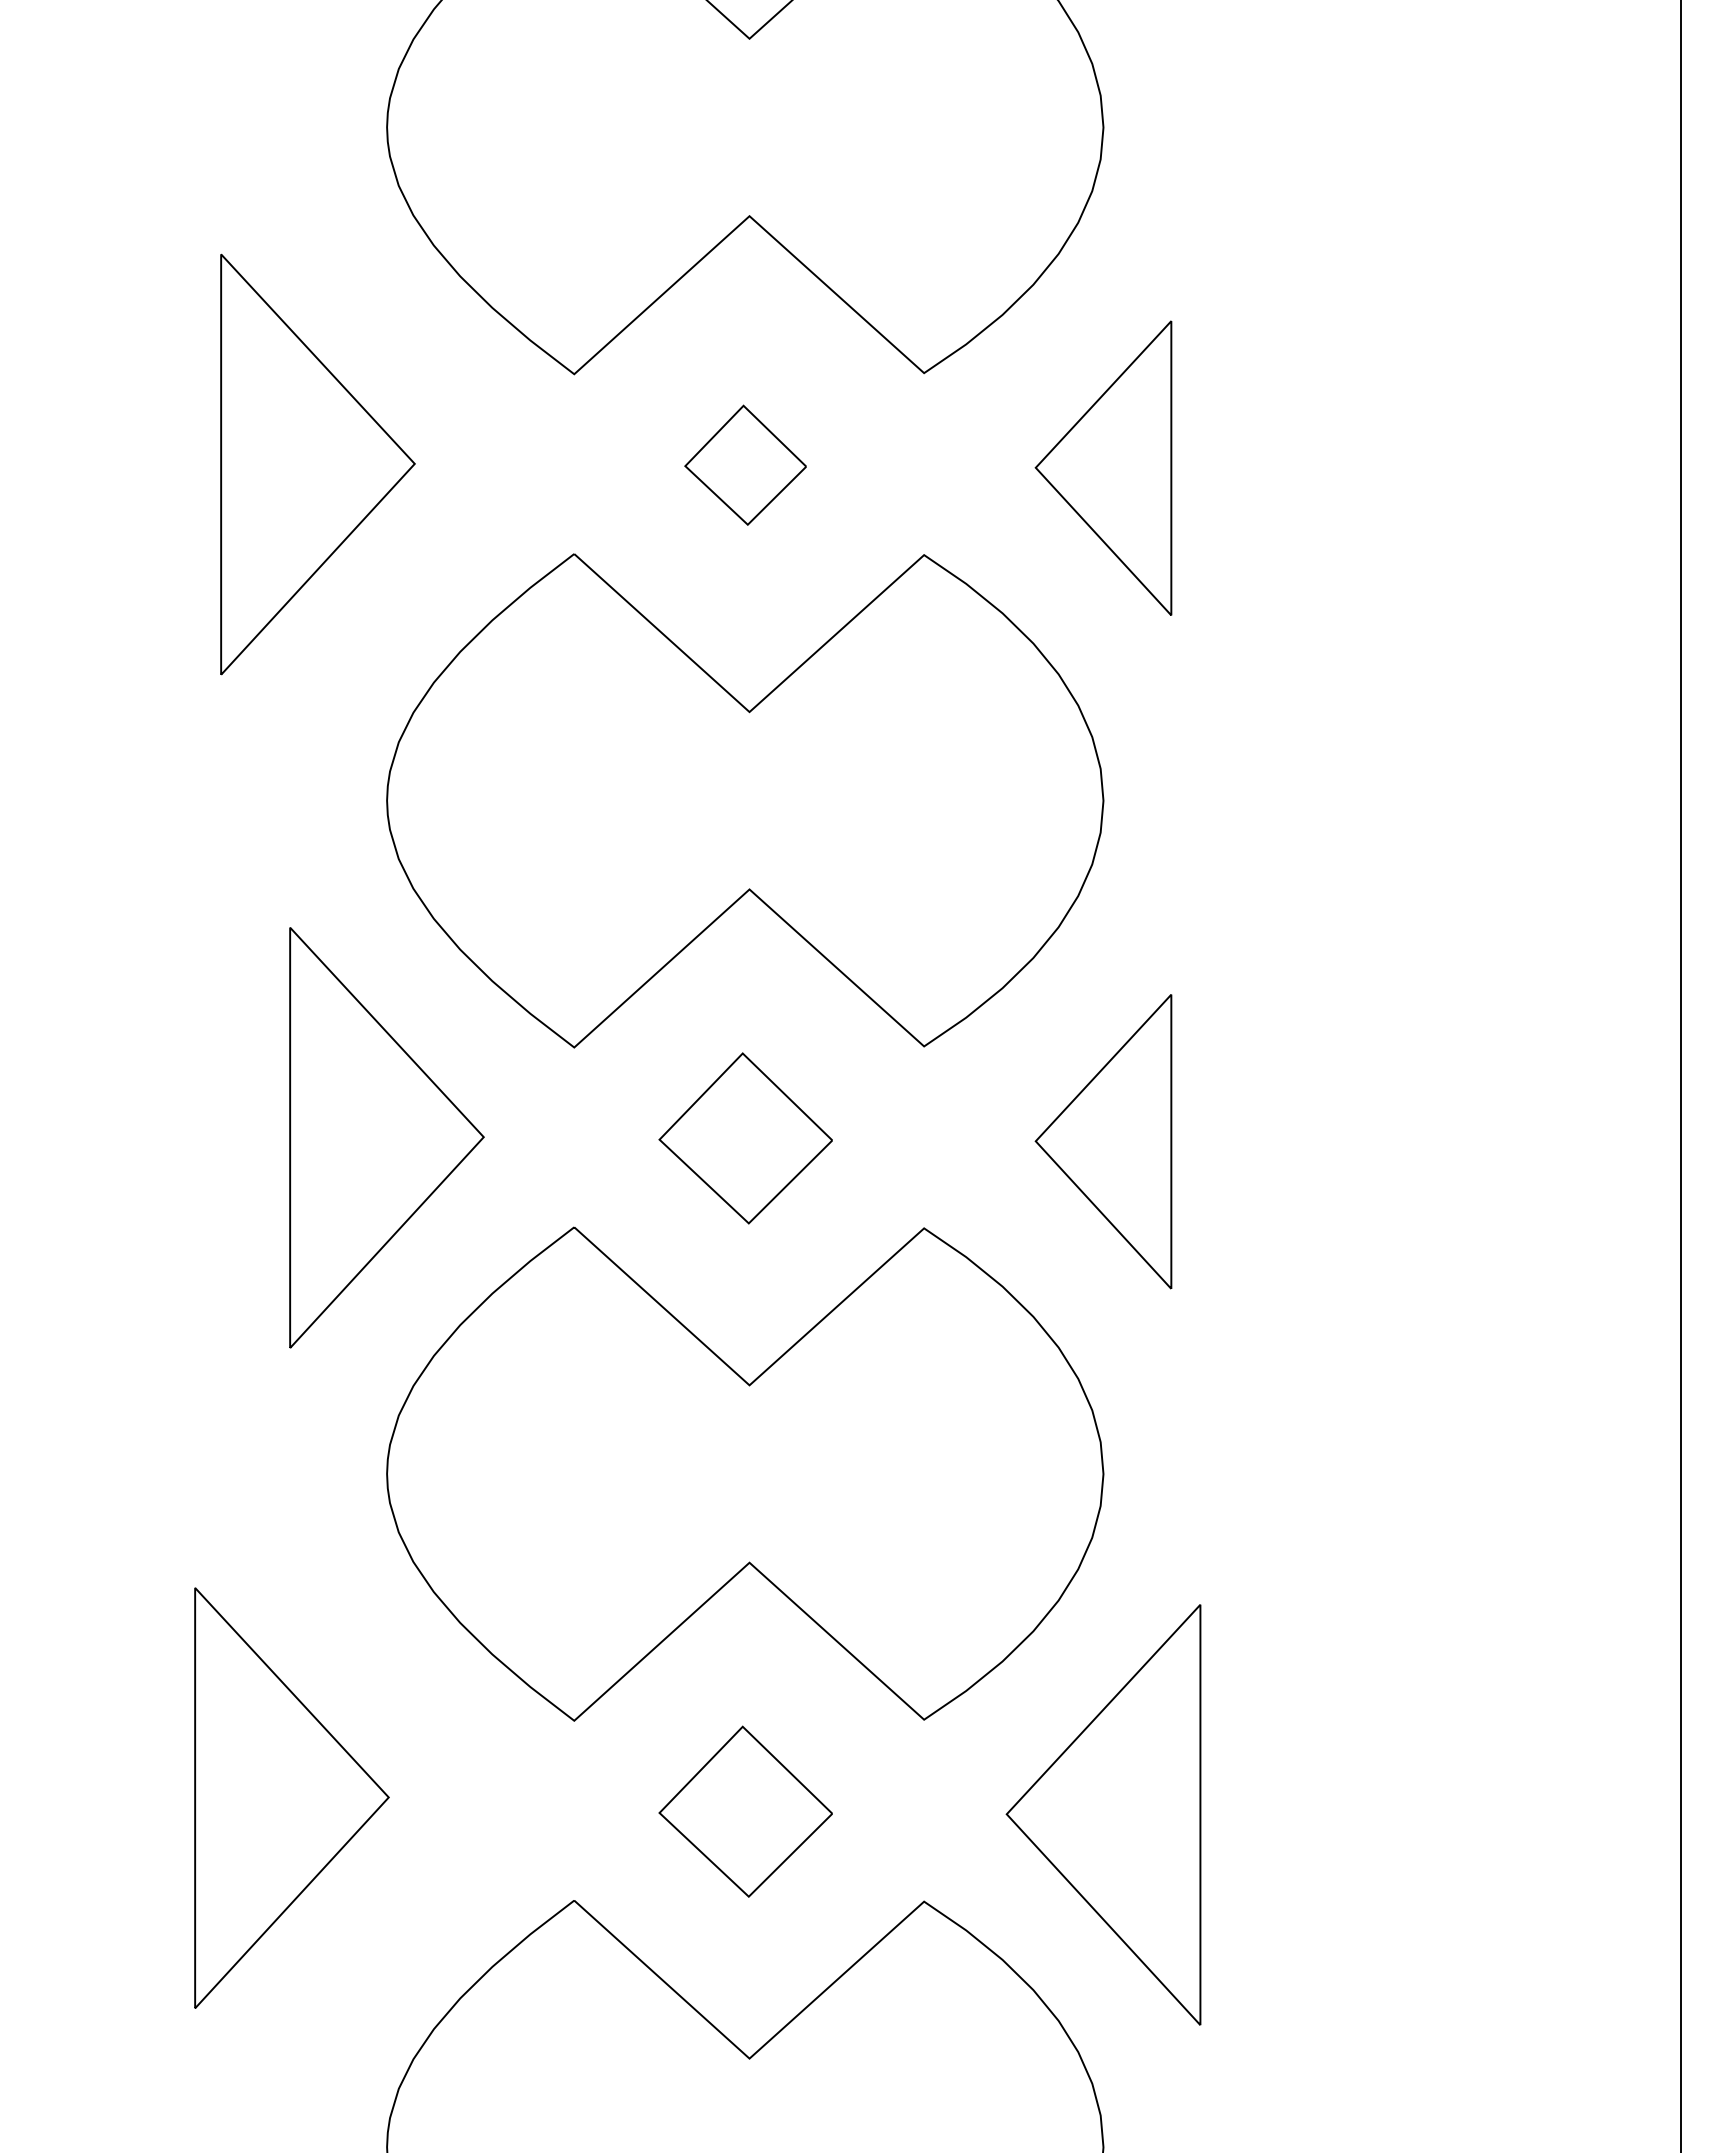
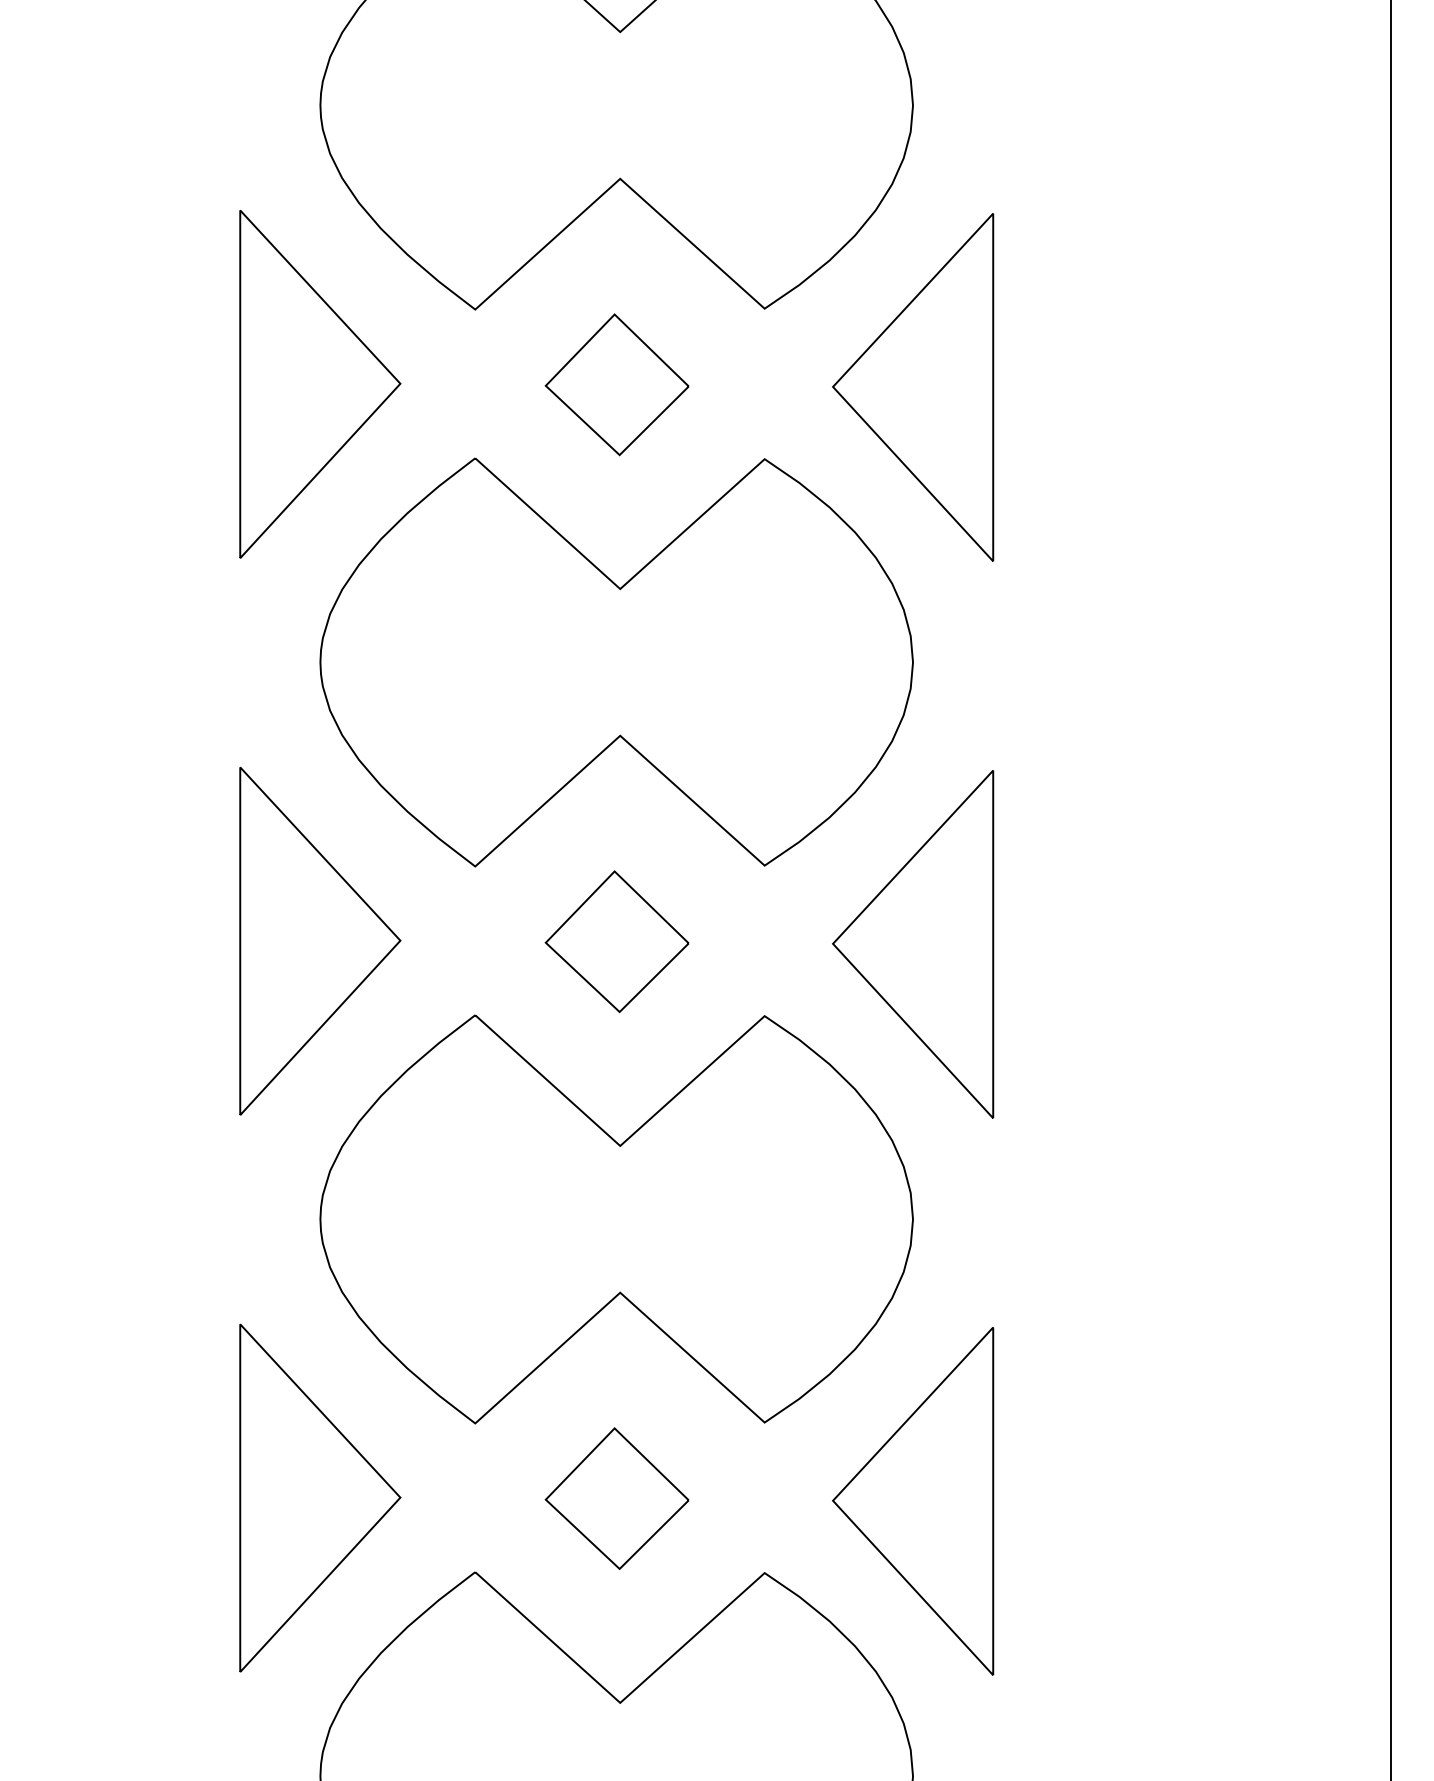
part: (317, 464) -> (319, 384), moved
part: (745, 465) -> (616, 385), size x1.43
part: (1103, 467) -> (913, 386), size x1.43
part: (1103, 1141) -> (913, 944), size x1.43
part: (291, 1797) -> (319, 1497), moved

